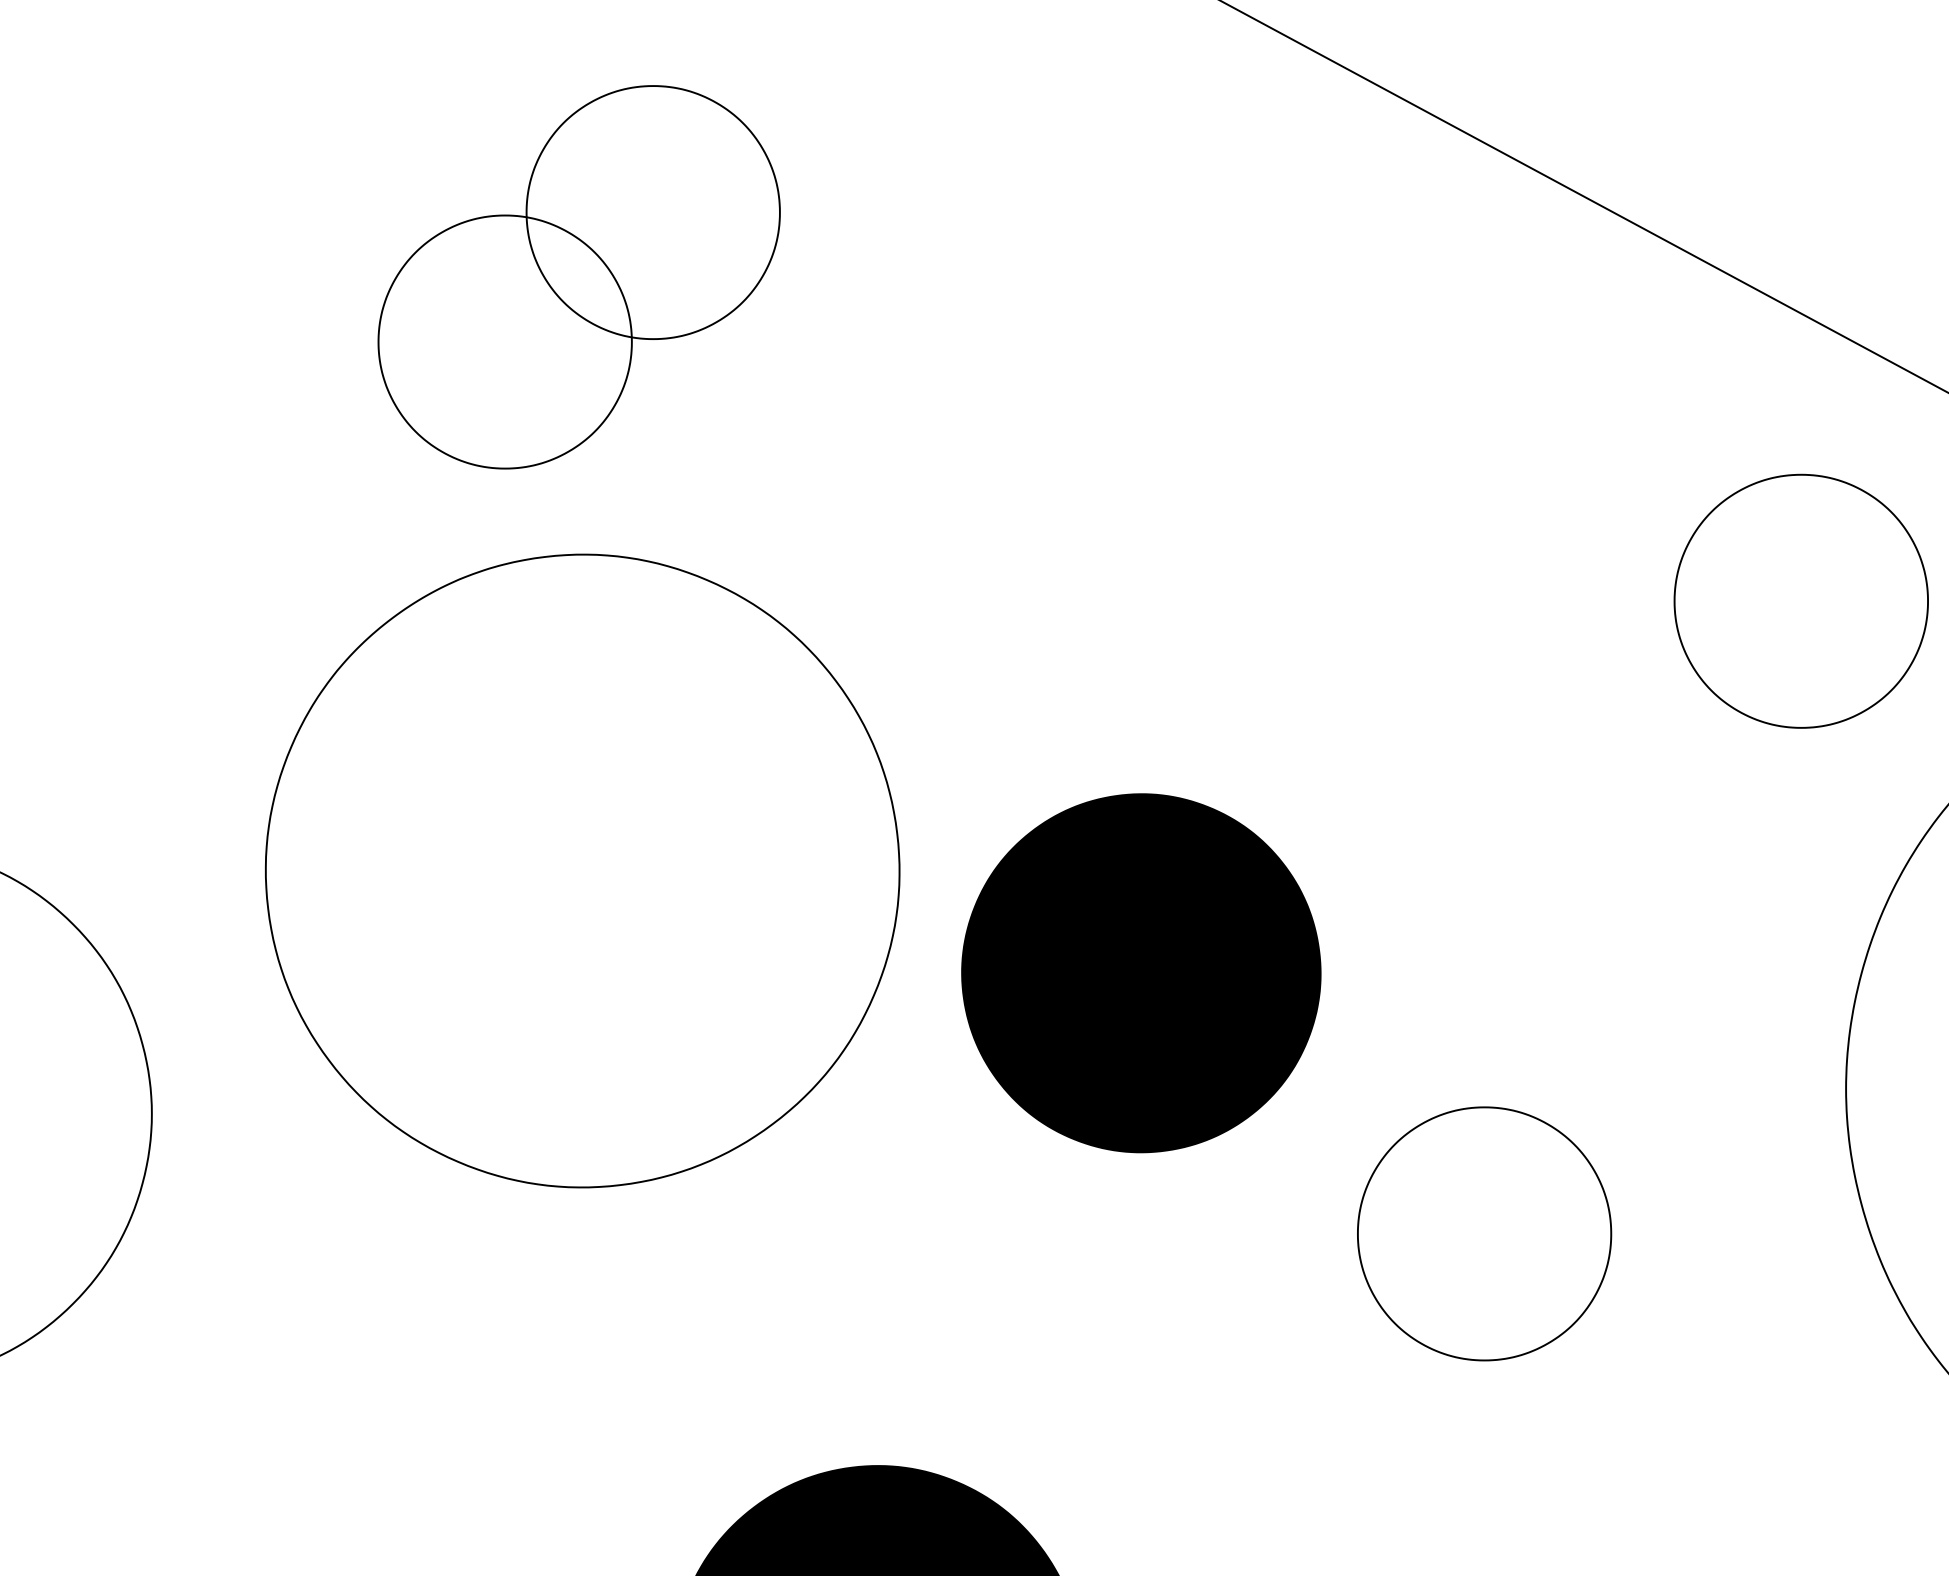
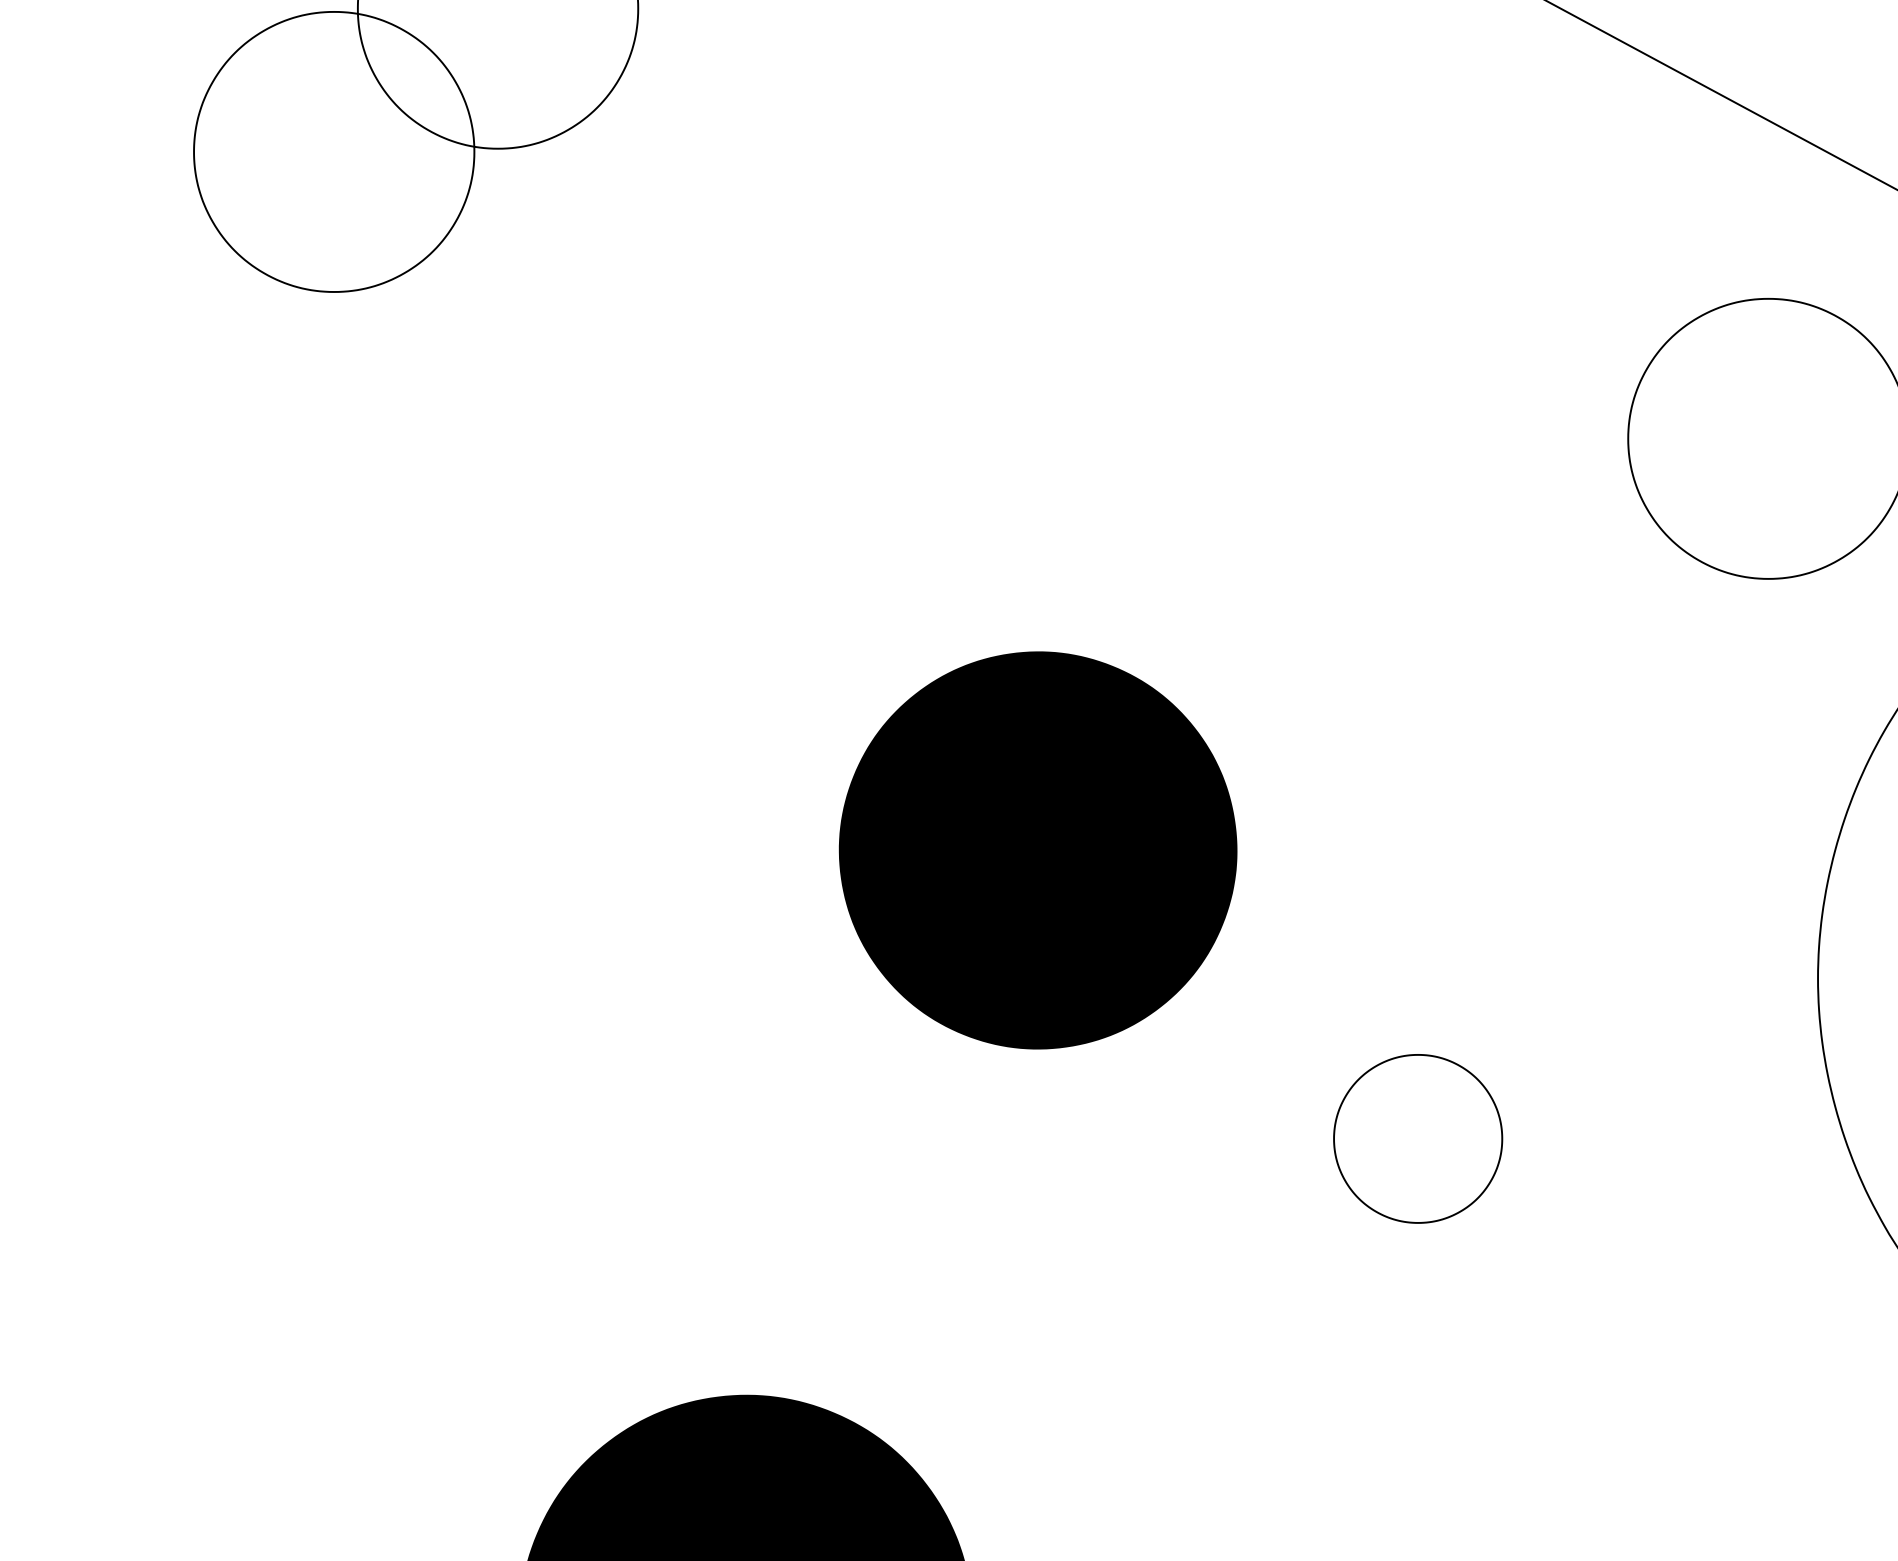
part: (582, 870) -> (419, 736), removed
part: (1484, 1233) -> (1417, 1138), size x0.6

